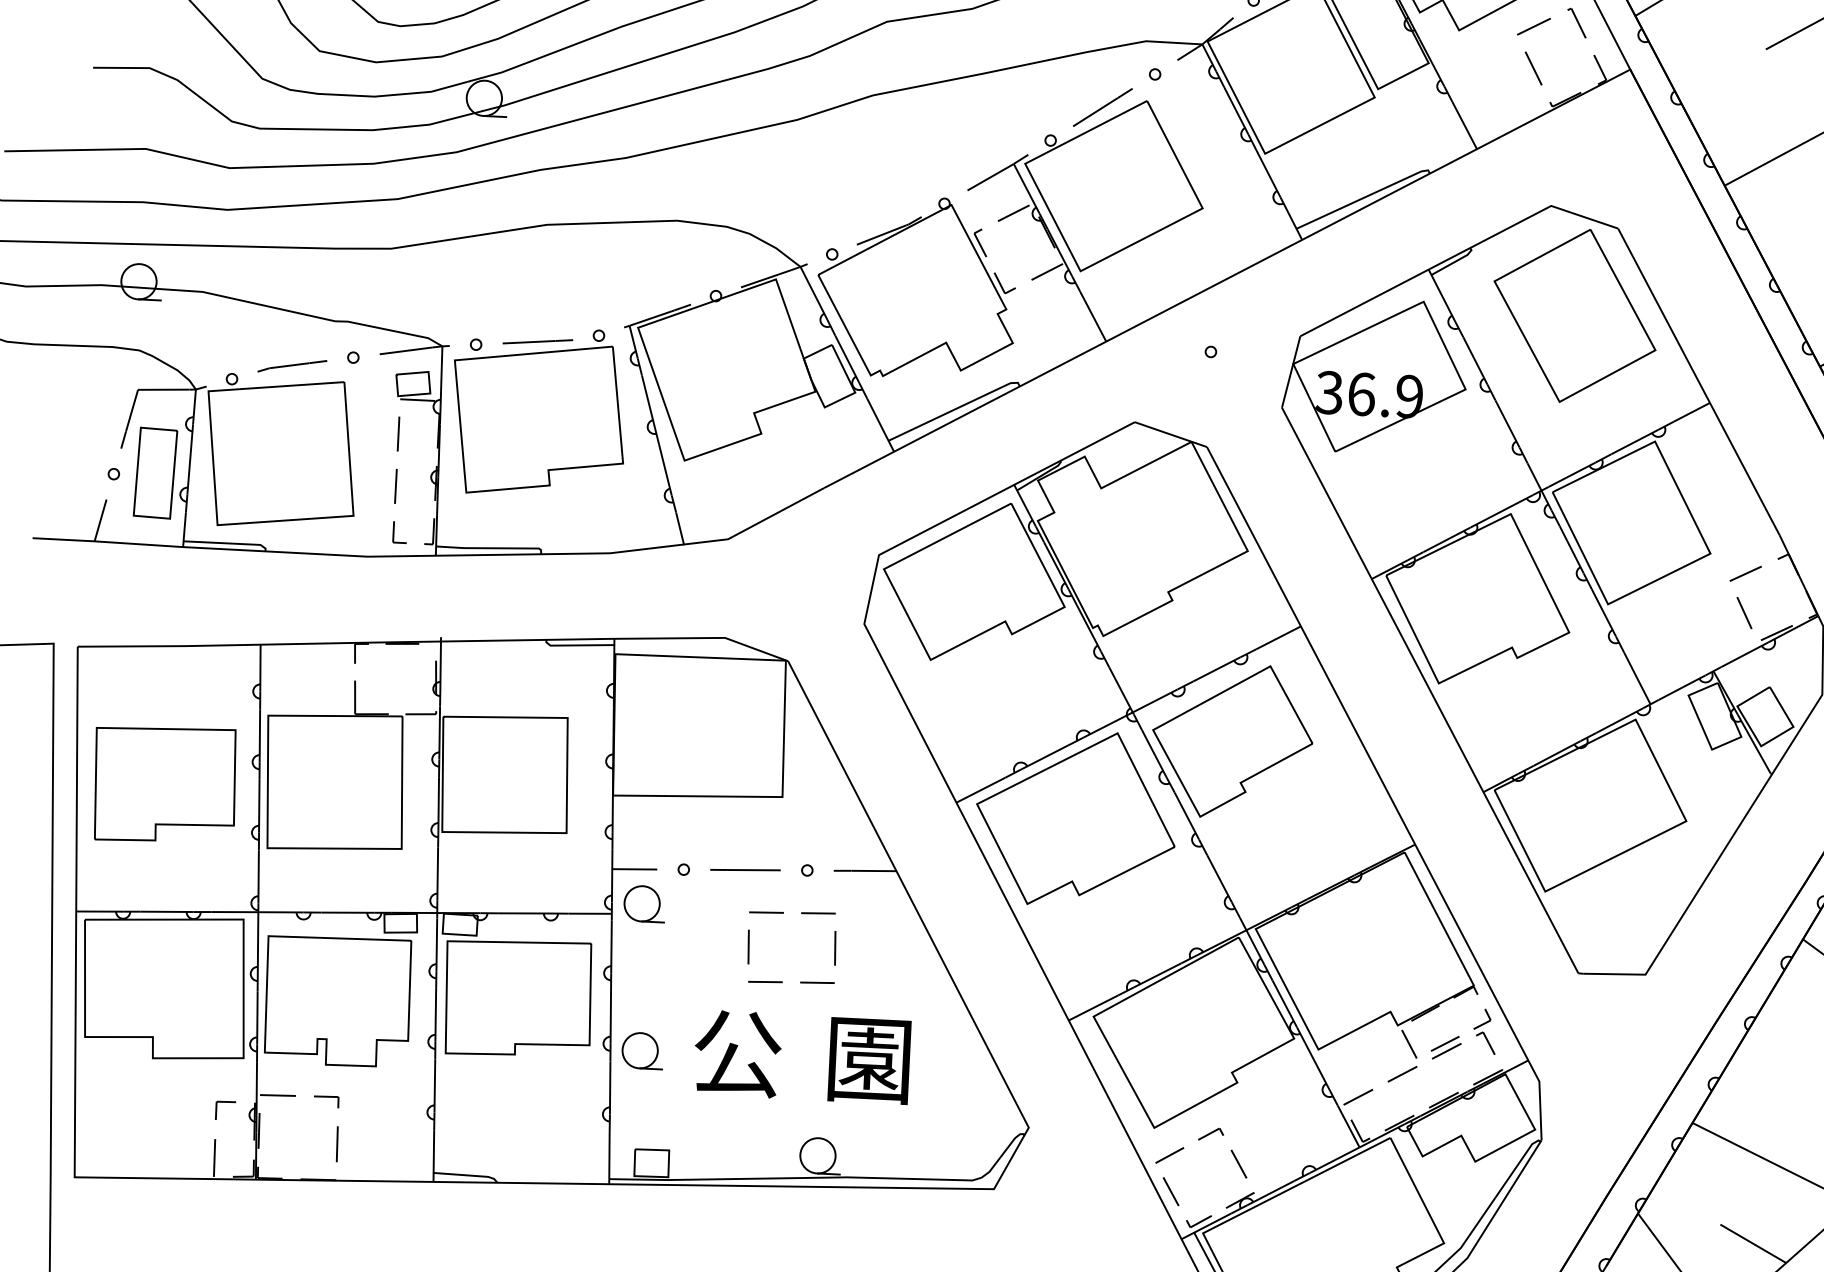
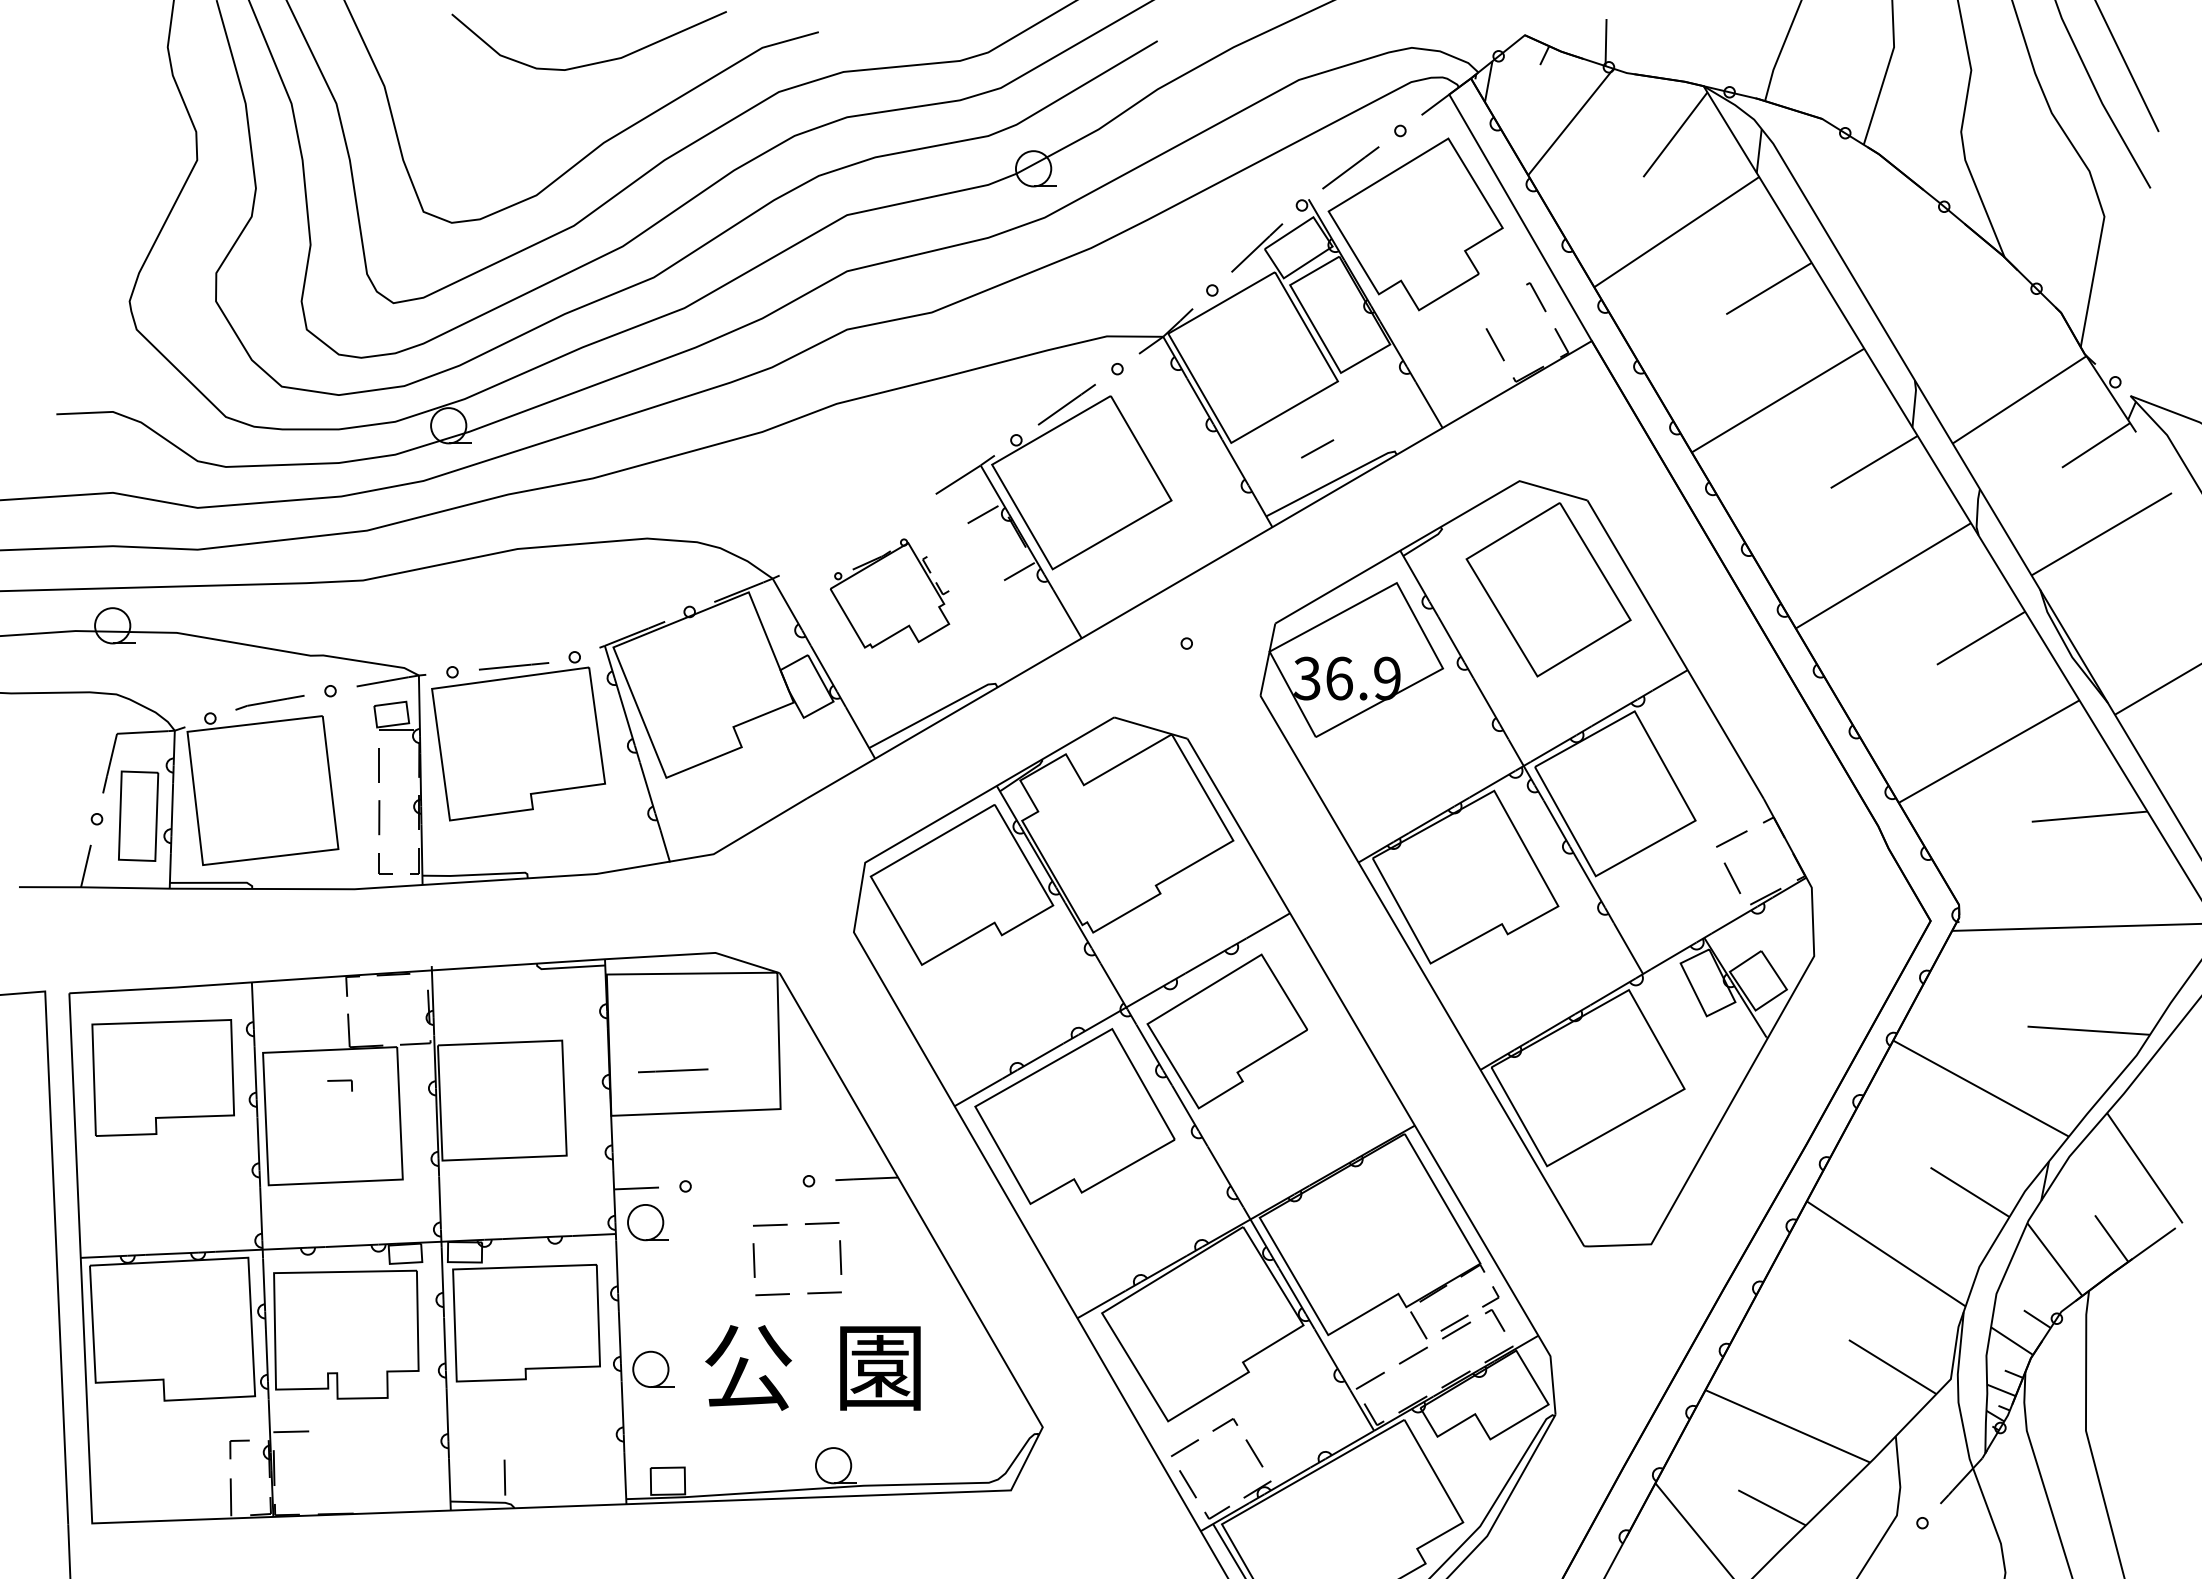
line: (1533, 26) -> (1317, 448), moved
part: (916, 287) -> (889, 593), size x0.6
part: (164, 784) -> (162, 1077), moved
line: (745, 869) -> (673, 1070), moved
part: (325, 1101) -> (339, 1085), moved
line: (336, 1144) -> (504, 1477), moved

